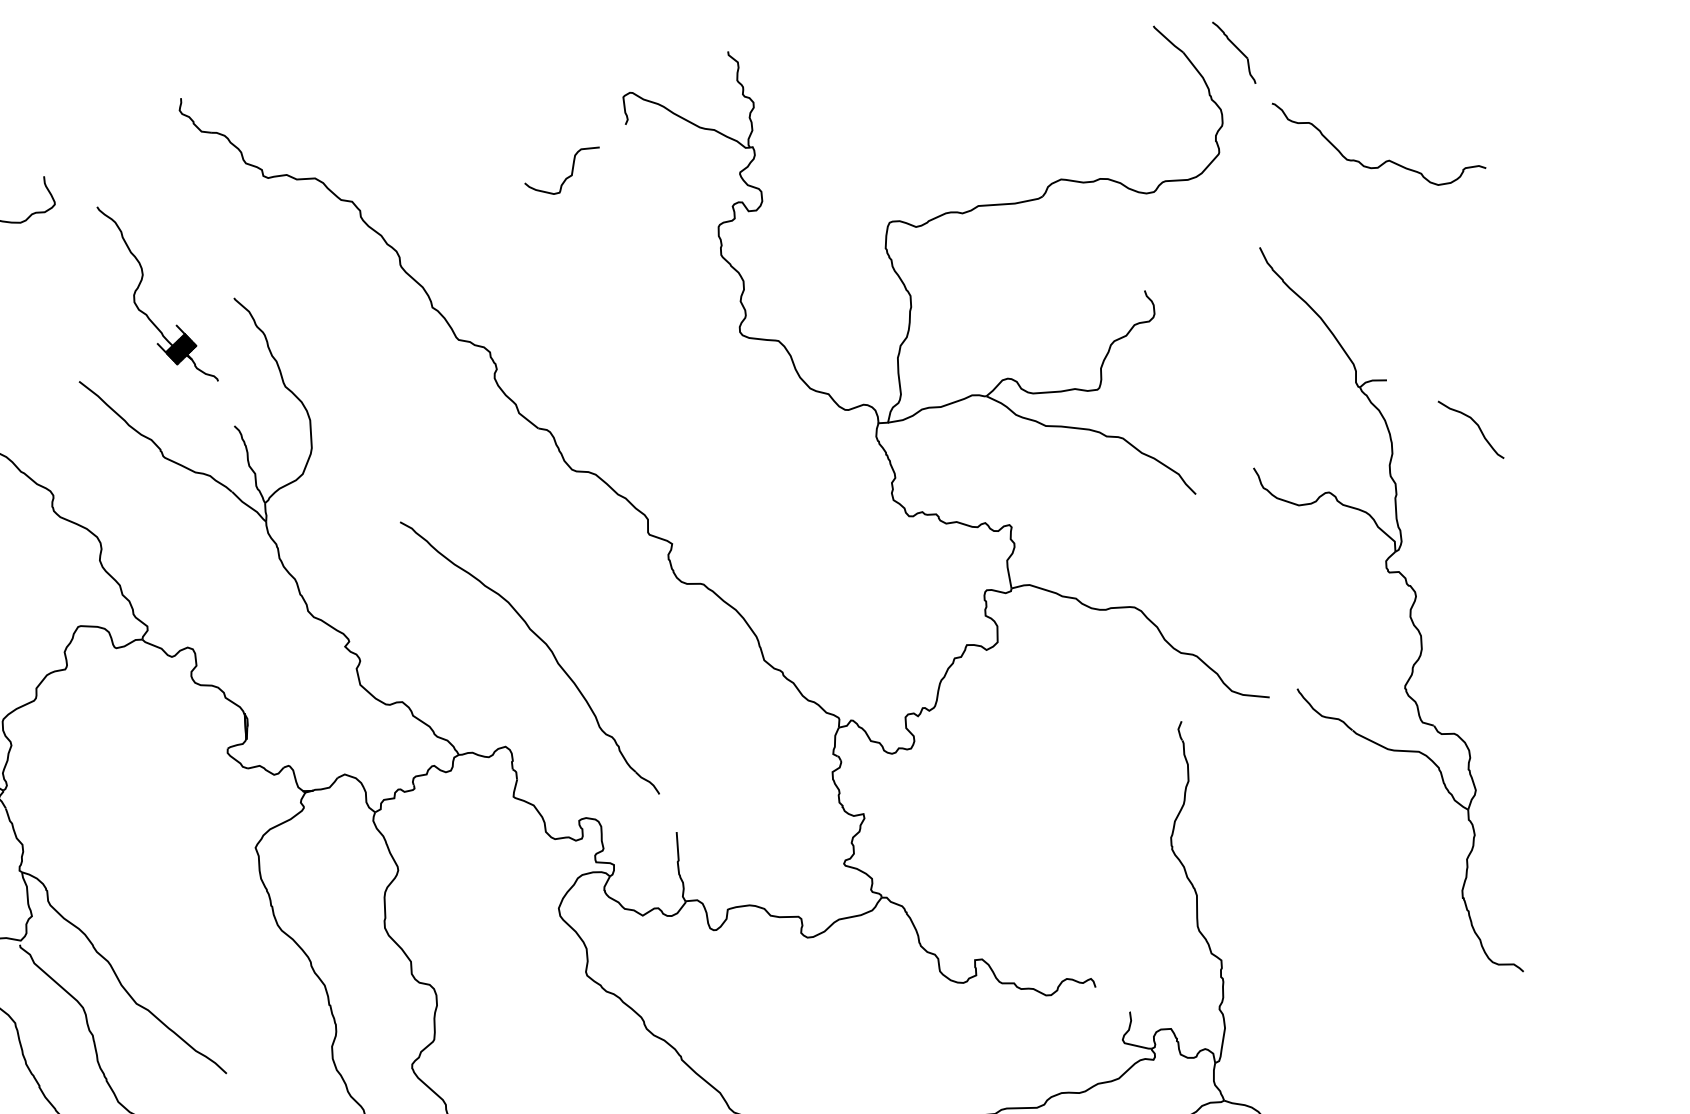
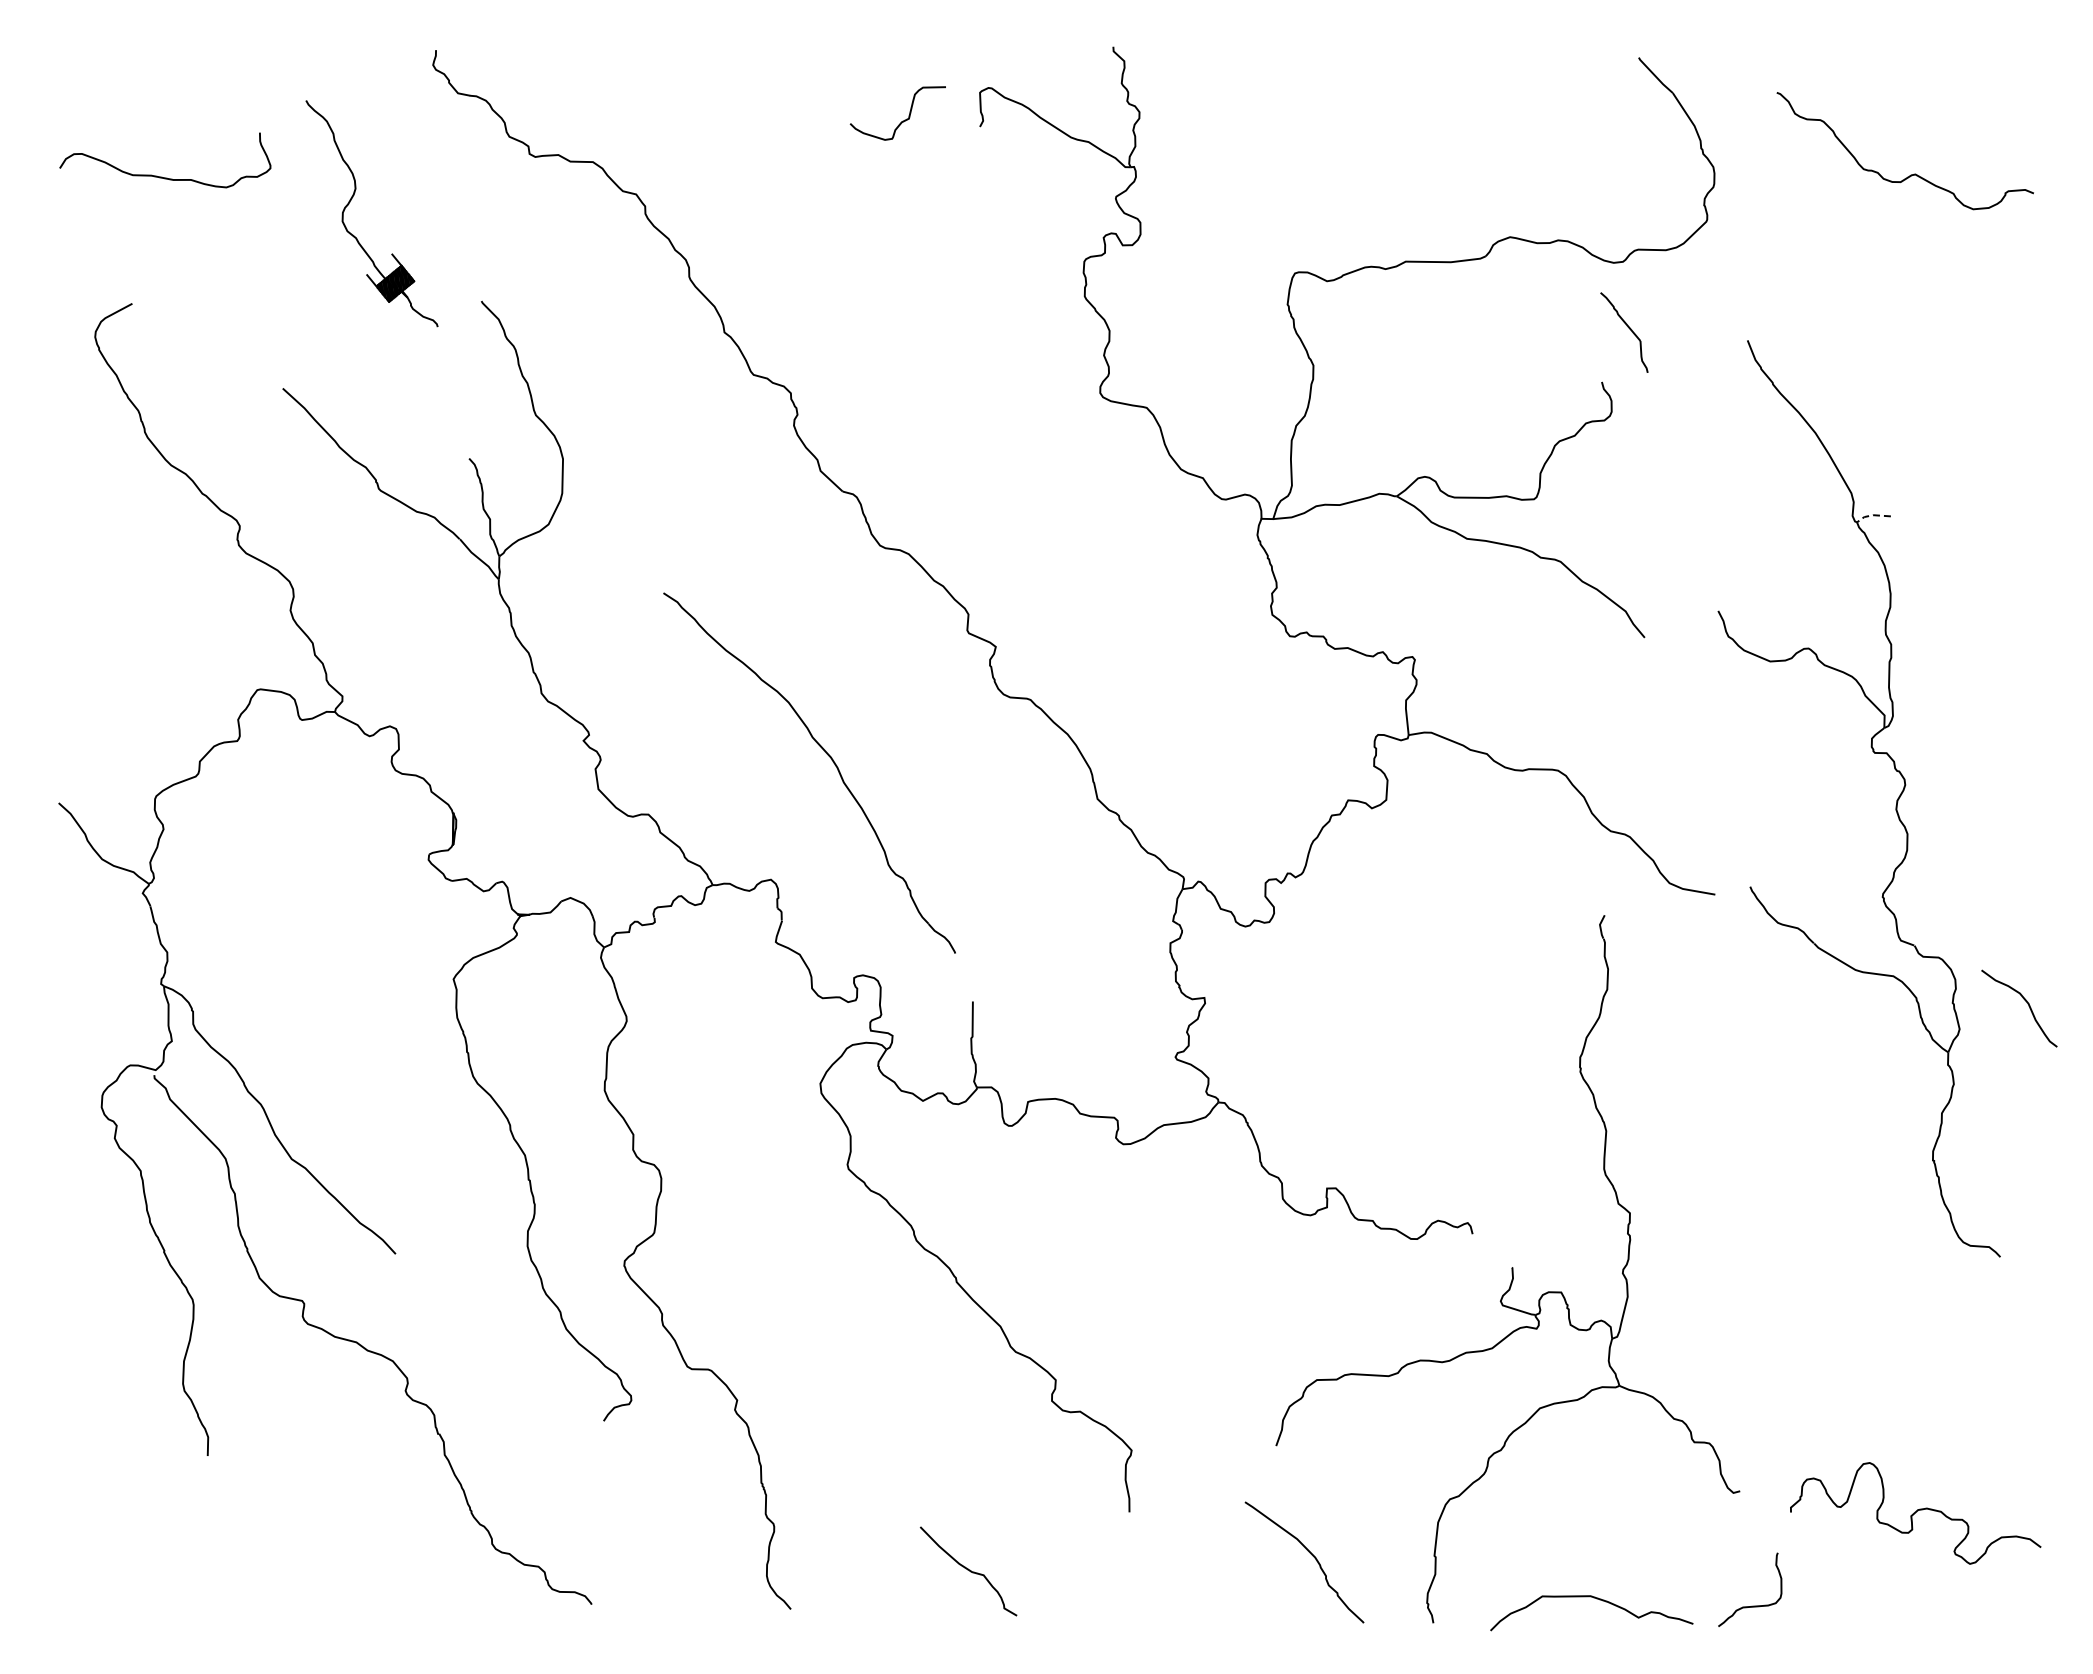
part: (1234, 52) -> (1624, 332), moved
curve: (1385, 160) -> (1910, 174), moved
curve: (566, 177) -> (902, 120), moved
part: (139, 286) -> (350, 202), moved
line: (1372, 380) -> (1872, 515), solid -> dashed
curve: (1477, 426) -> (2027, 1004), moved

